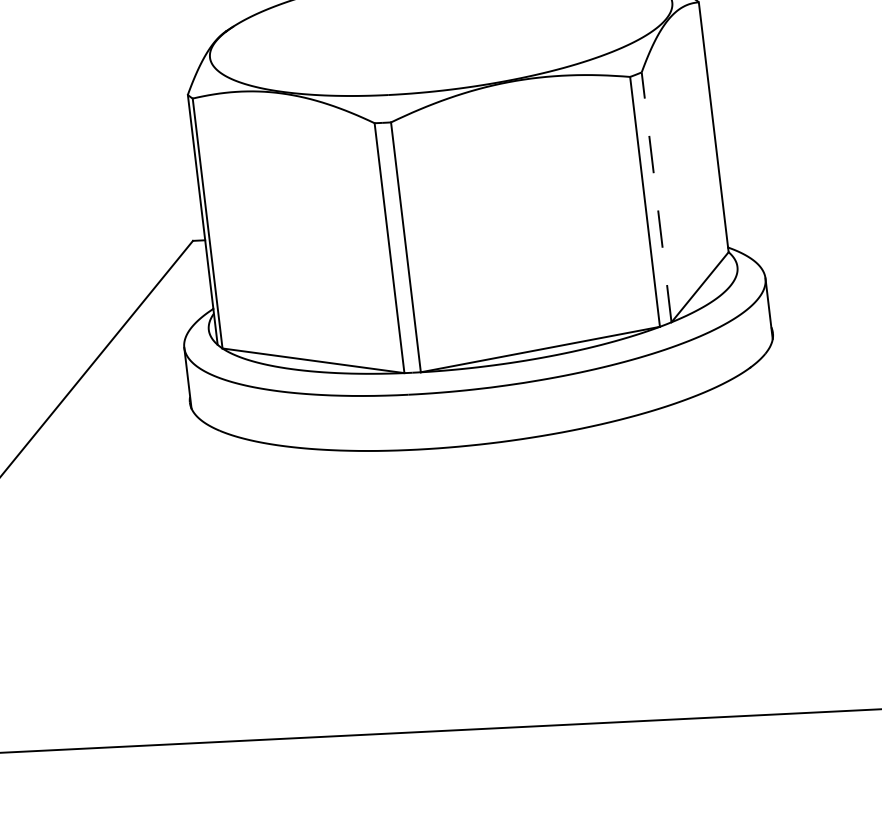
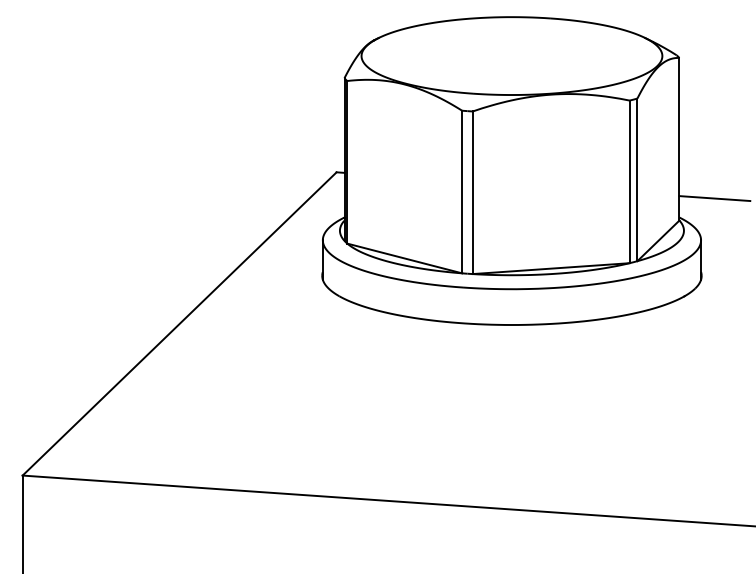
line: (656, 196) -> (637, 179), dashed -> solid
line: (778, 211) -> (714, 198), added

